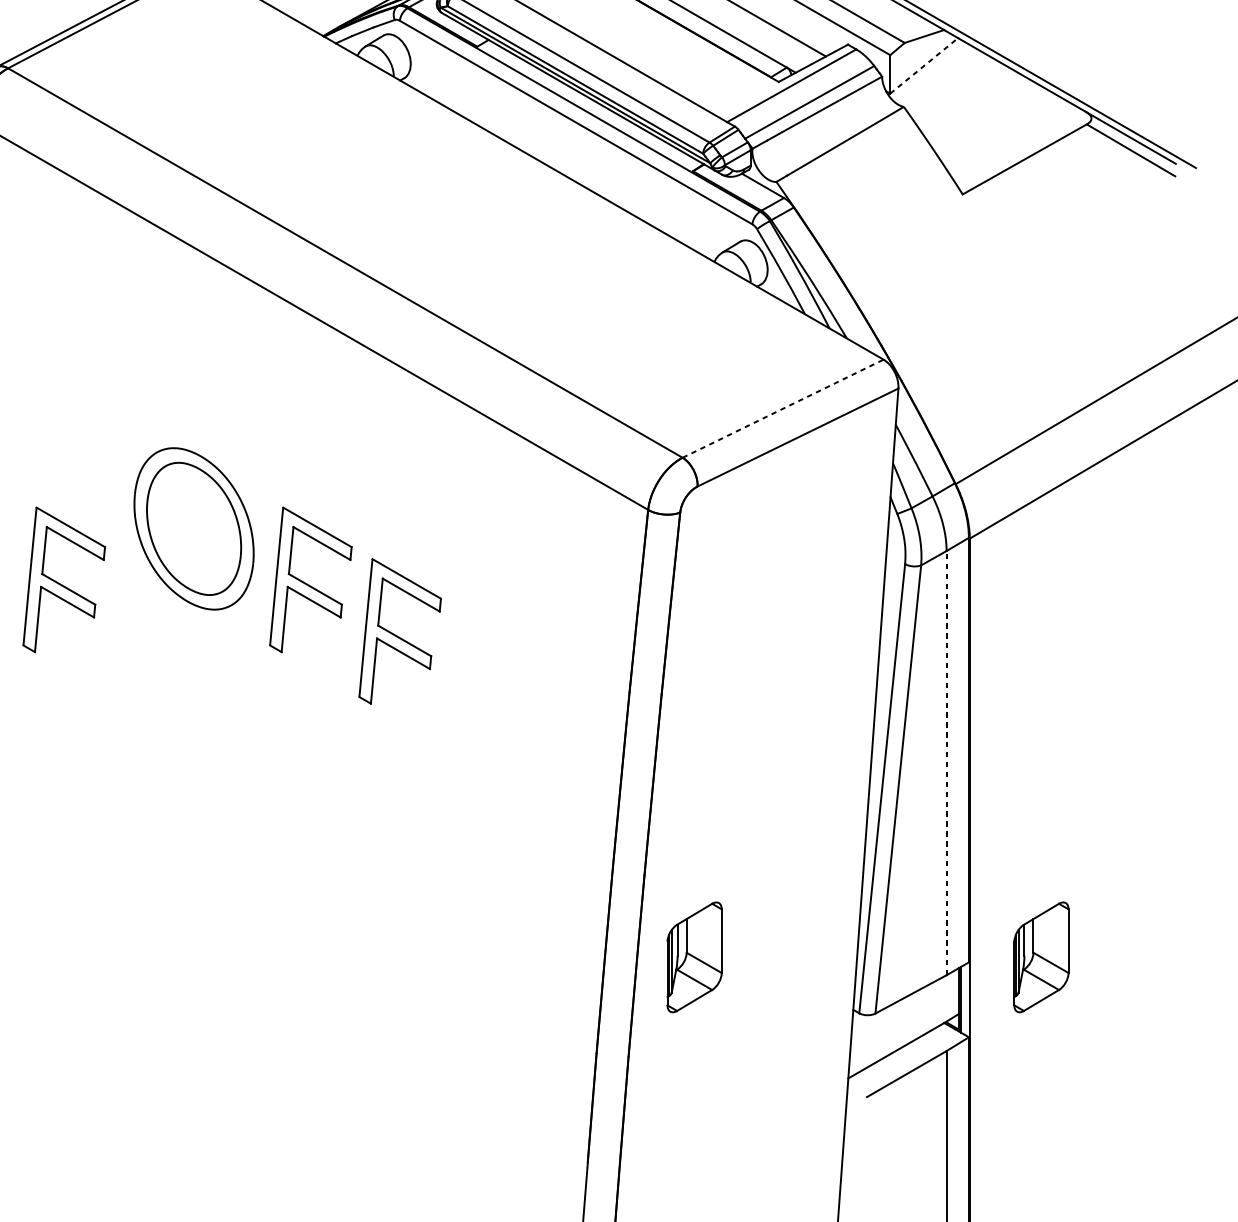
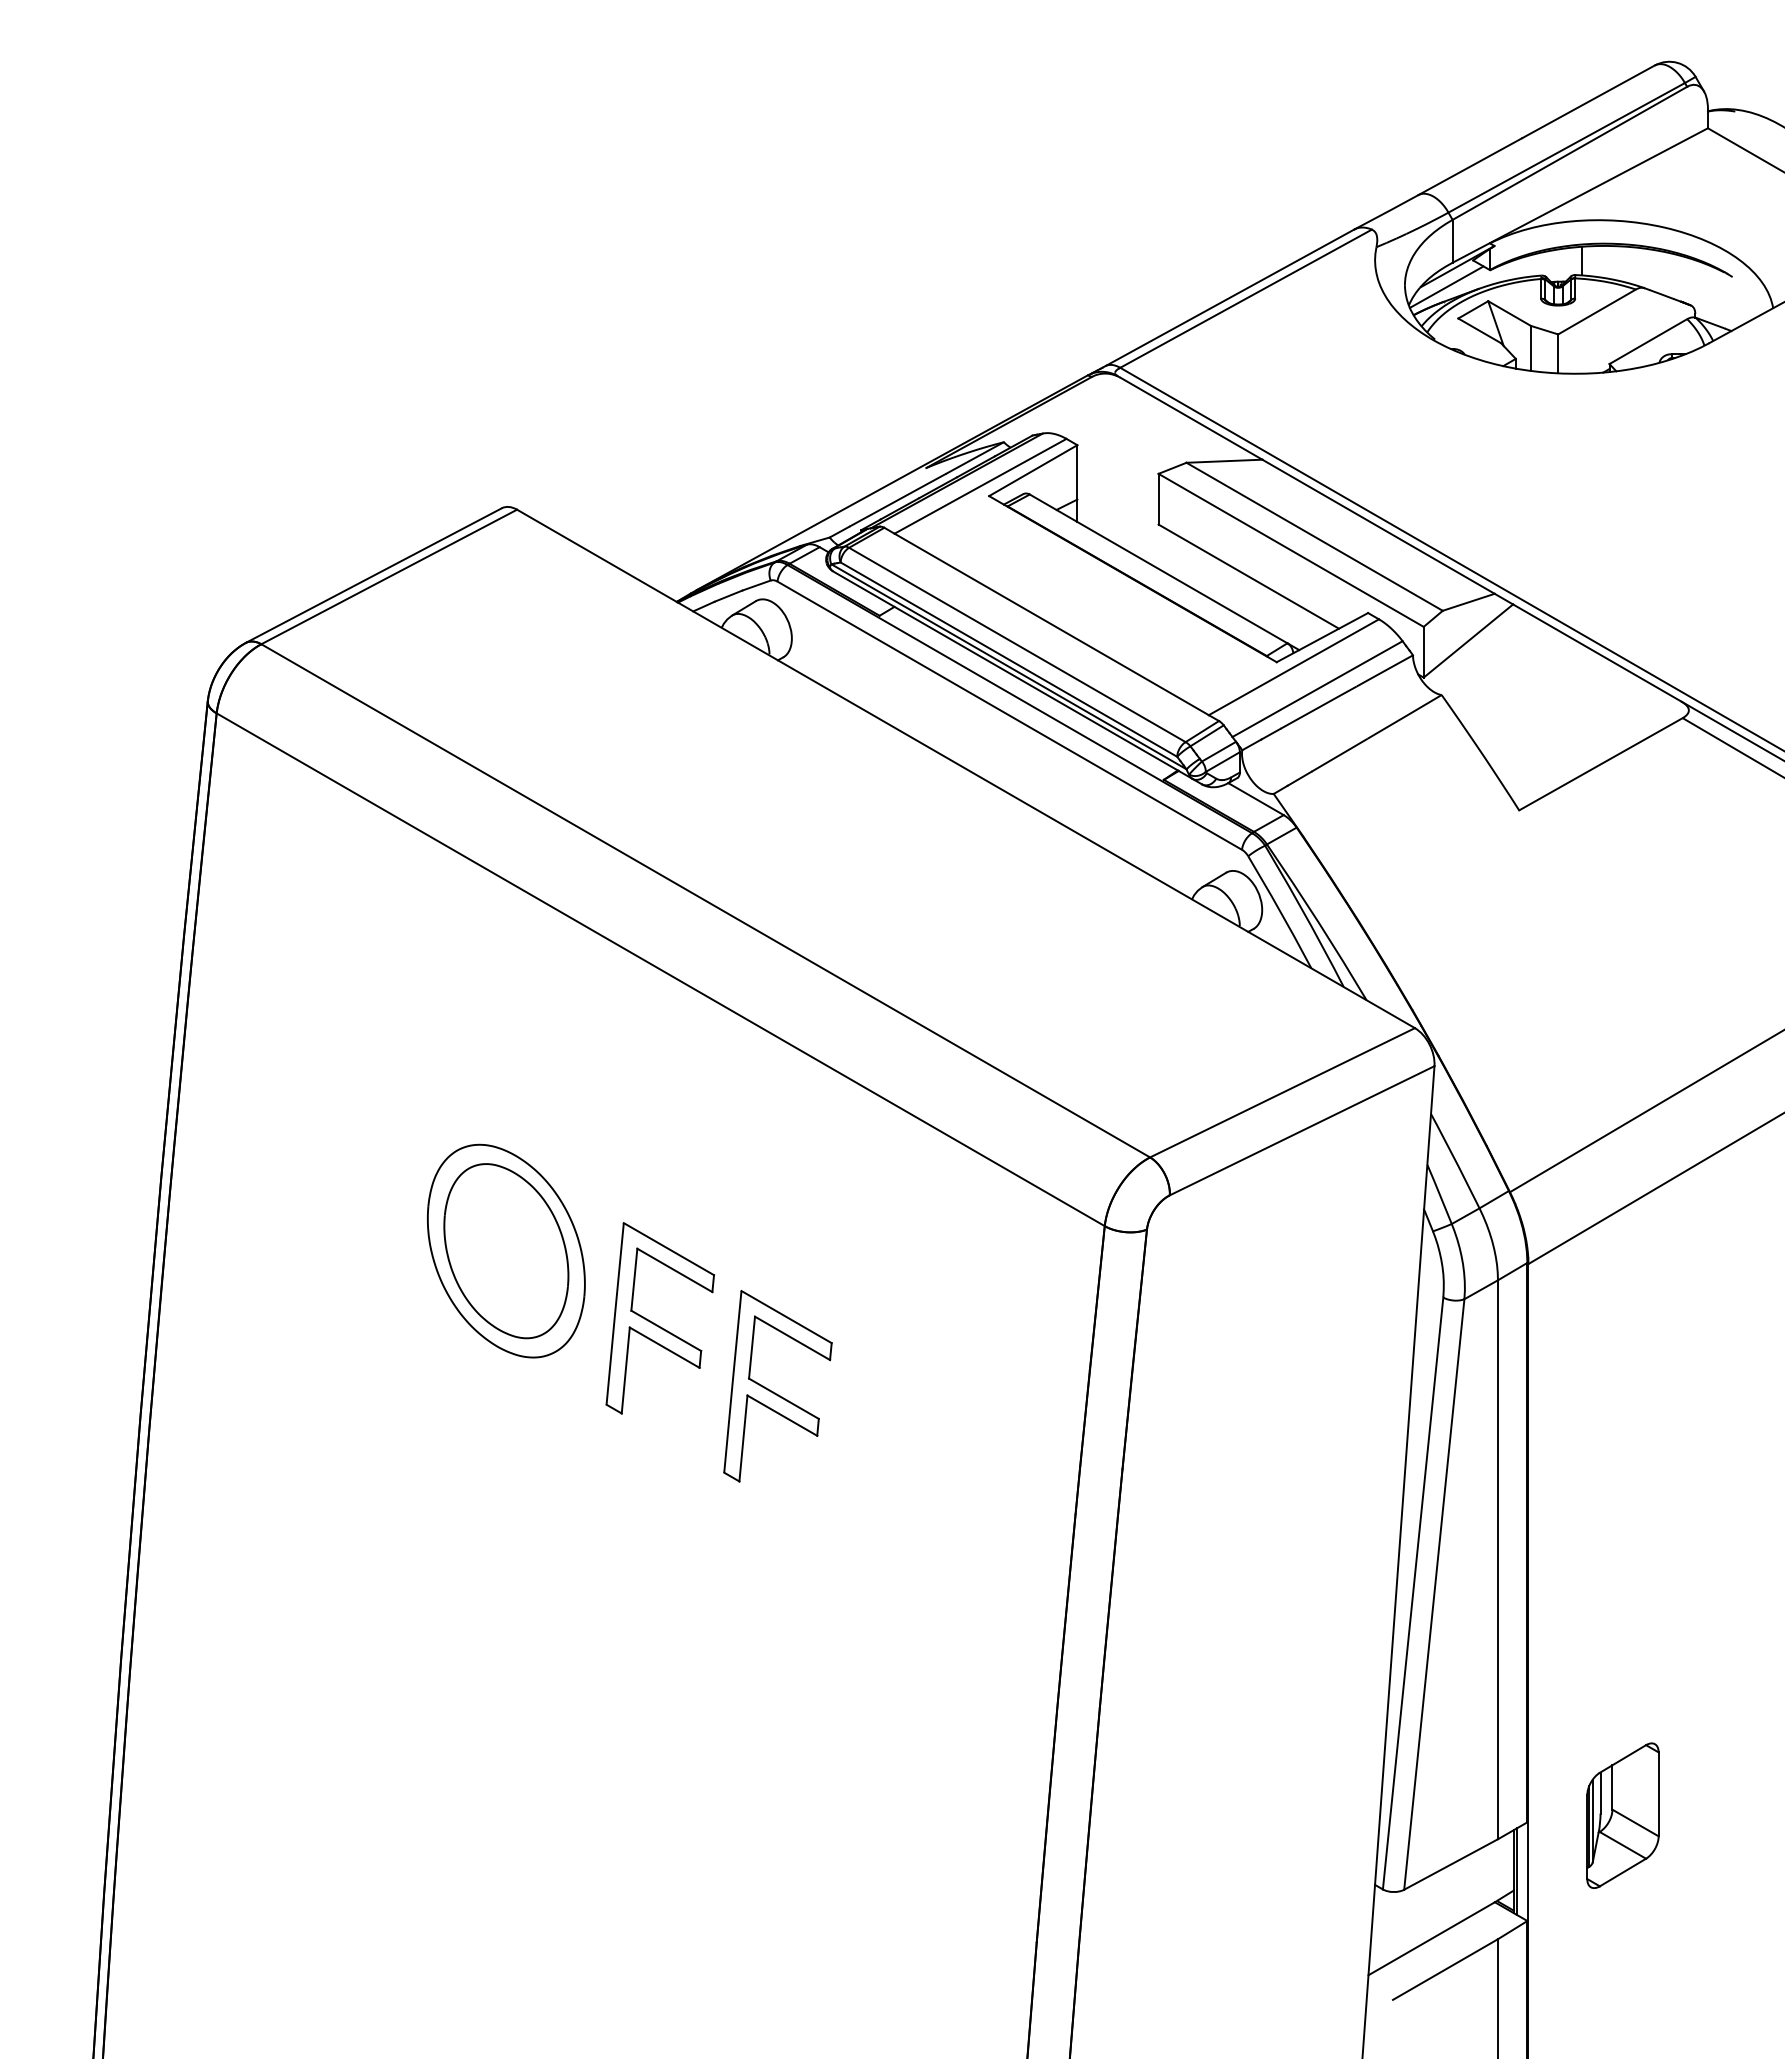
line: (924, 66) -> (1468, 641), dashed -> solid
line: (783, 408) -> (1282, 1092), dashed -> solid
part: (62, 584) -> (332, 1324), removed
line: (946, 762) -> (1497, 1559), dashed -> solid
part: (694, 957) -> (1165, 1815), removed

